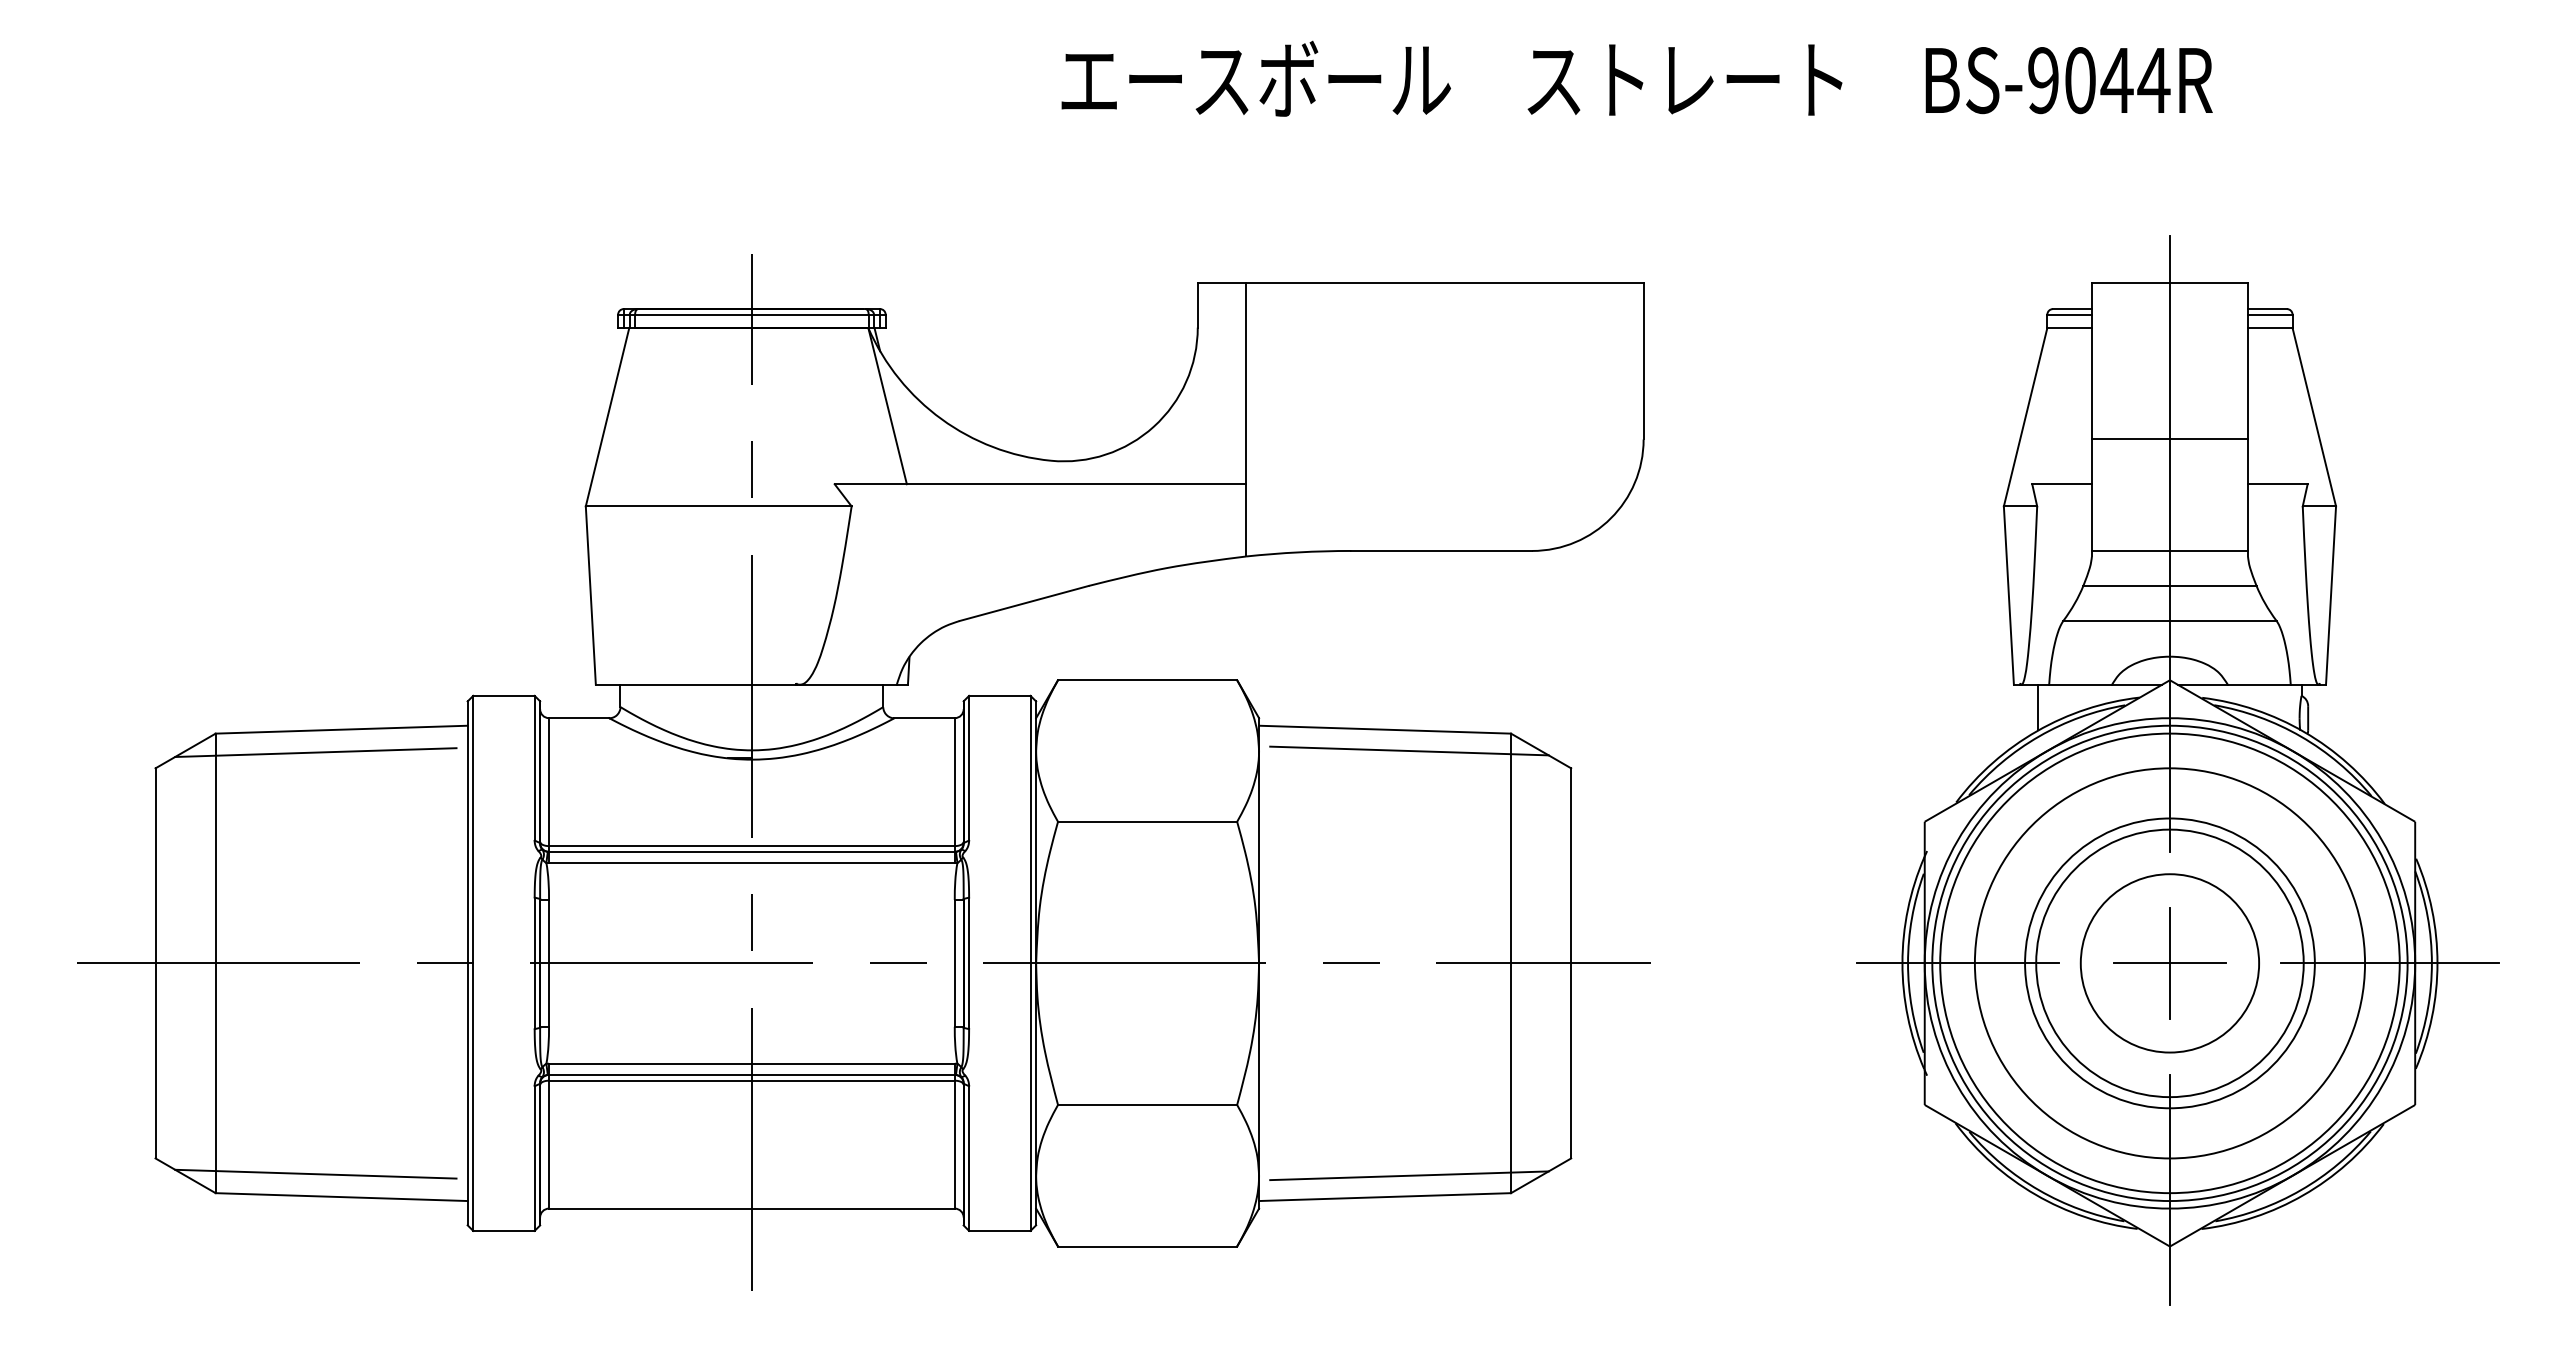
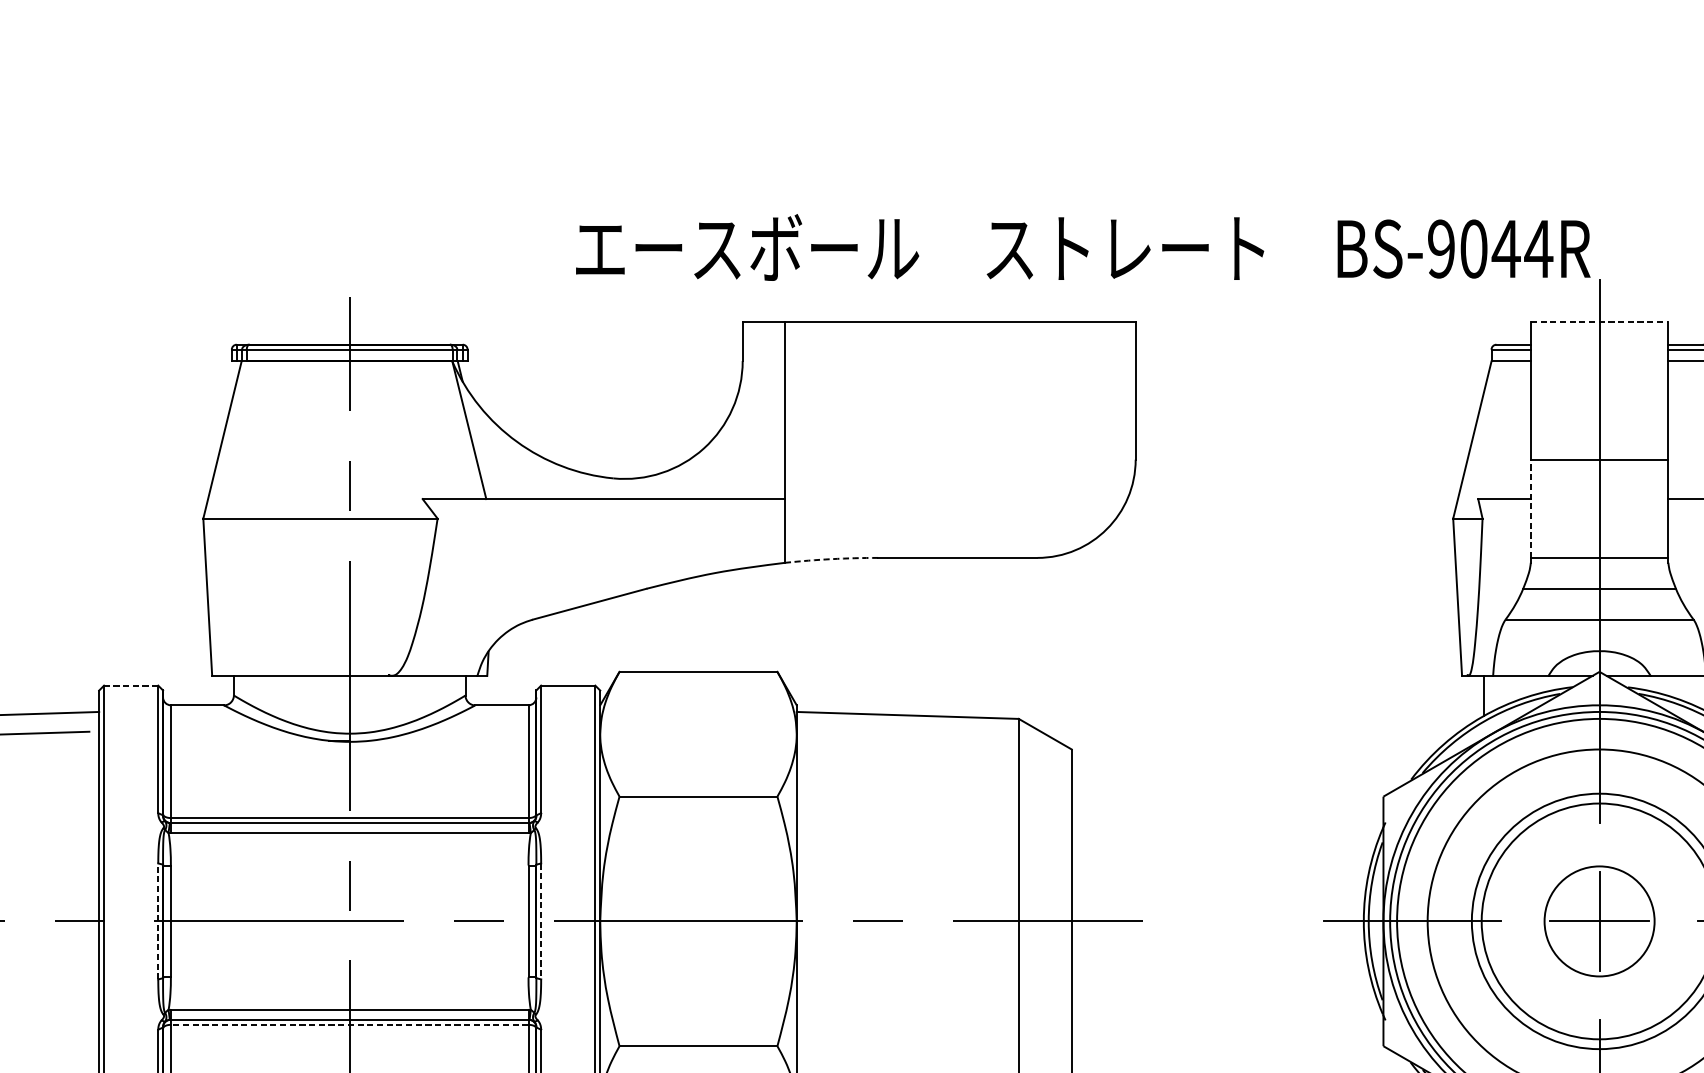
text: (1636, 78) -> (1082, 247), moved
line: (2170, 283) -> (1600, 322), solid -> dashed
line: (2091, 495) -> (1530, 509), solid -> dashed
arc: (1298, 552) -> (831, 559), solid -> dashed
line: (503, 695) -> (130, 685), solid -> dashed
line: (1409, 750) -> (929, 733), removed
line: (534, 963) -> (158, 921), solid -> dashed
line: (969, 963) -> (541, 921), solid -> dashed
circle: (2169, 963) -> (1599, 921), size x0.7
line: (751, 1080) -> (349, 1024), solid -> dashed

